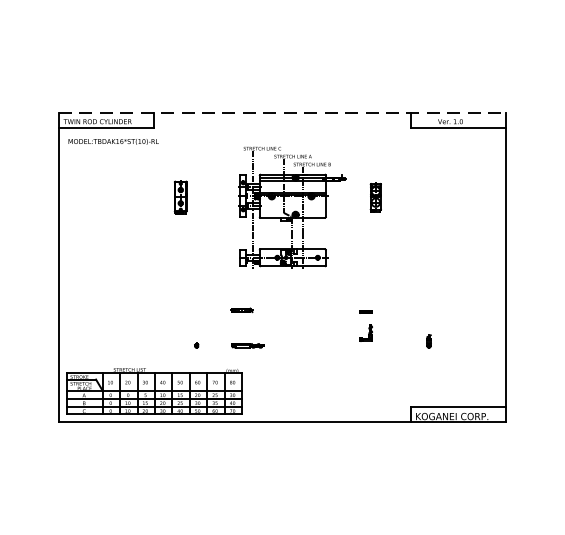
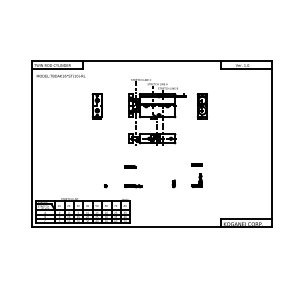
line: (283, 112) -> (152, 60), dashed -> solid
part: (179, 197) -> (96, 106), size x1.43
part: (374, 197) -> (201, 106), size x1.67
part: (365, 326) -> (196, 175), size x1.43
part: (428, 340) -> (173, 183), moved

